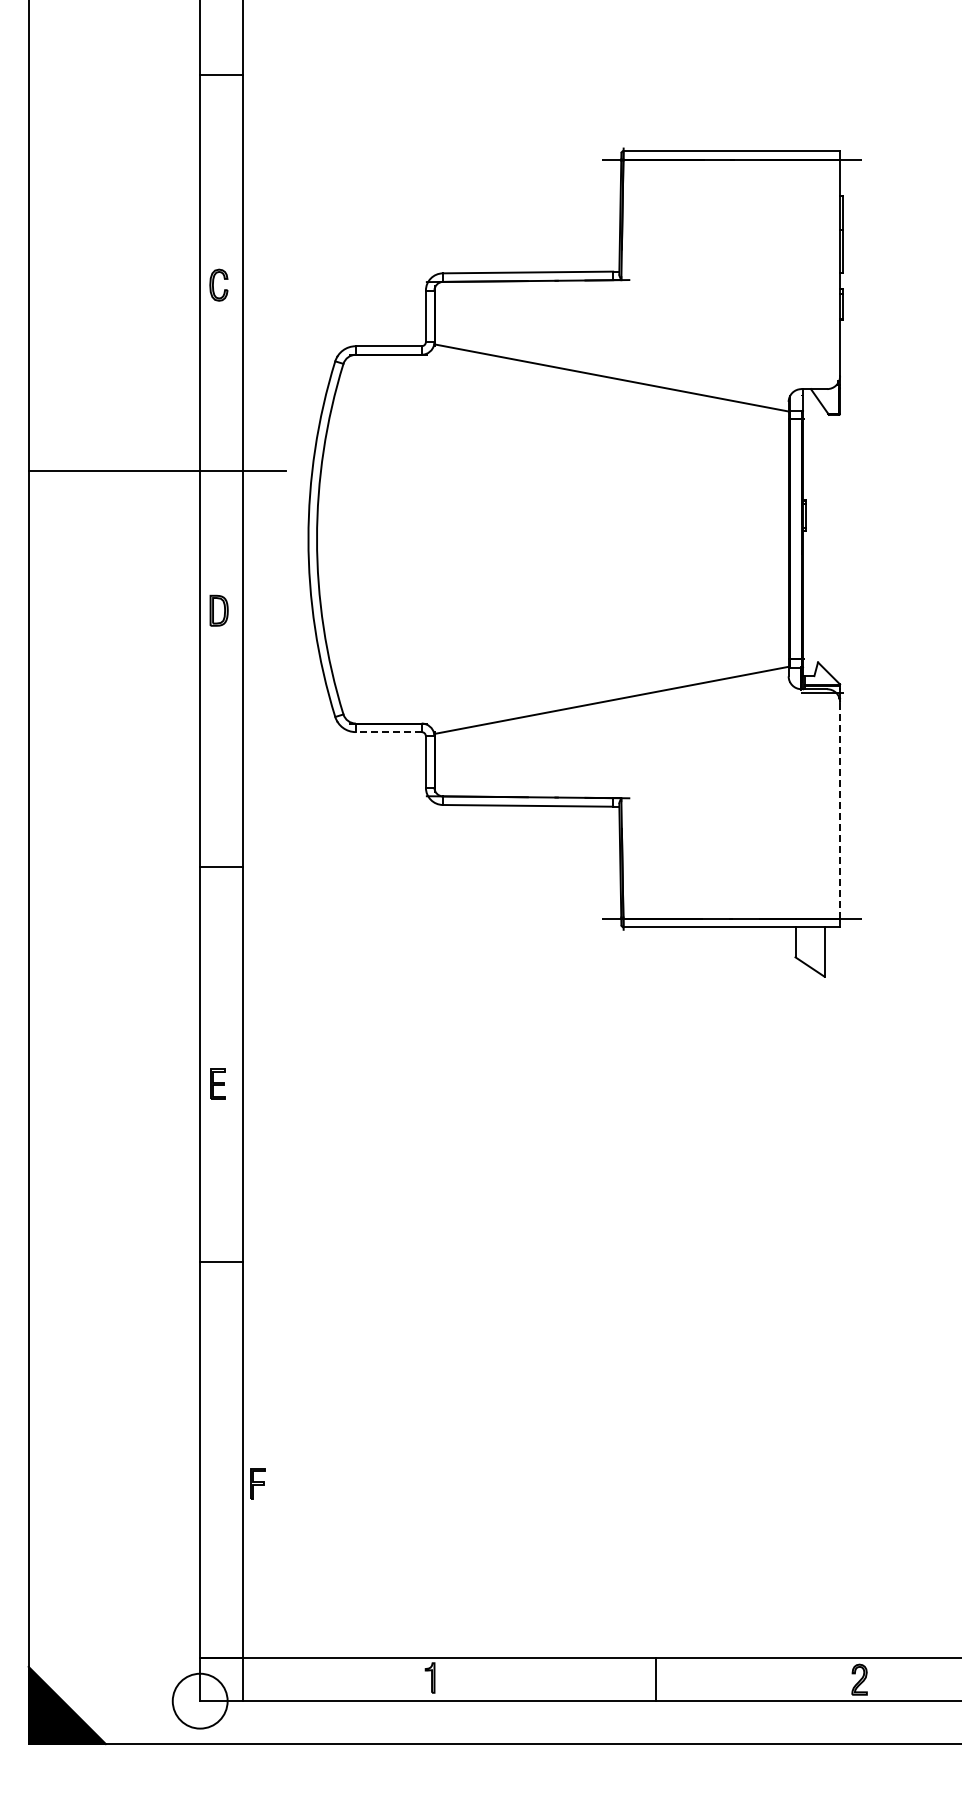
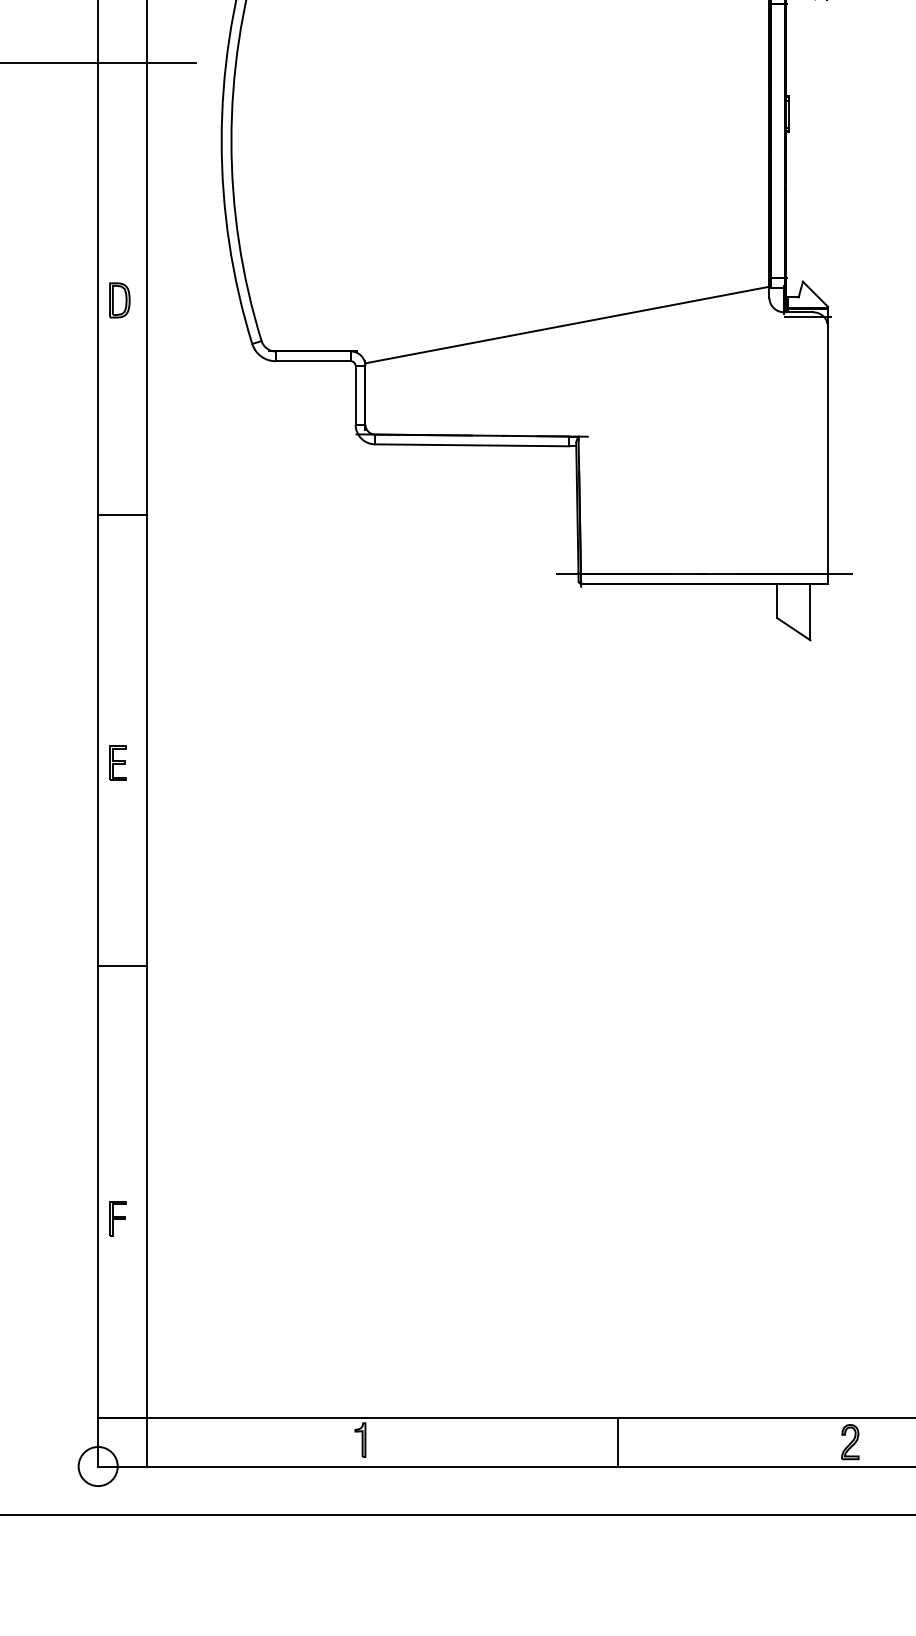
part: (218, 610) -> (119, 300), moved
line: (388, 732) -> (312, 361), dashed -> solid
line: (840, 809) -> (828, 449), dashed -> solid
part: (257, 1483) -> (117, 1218), moved
circle: (200, 1701) -> (98, 1466), size x0.62

